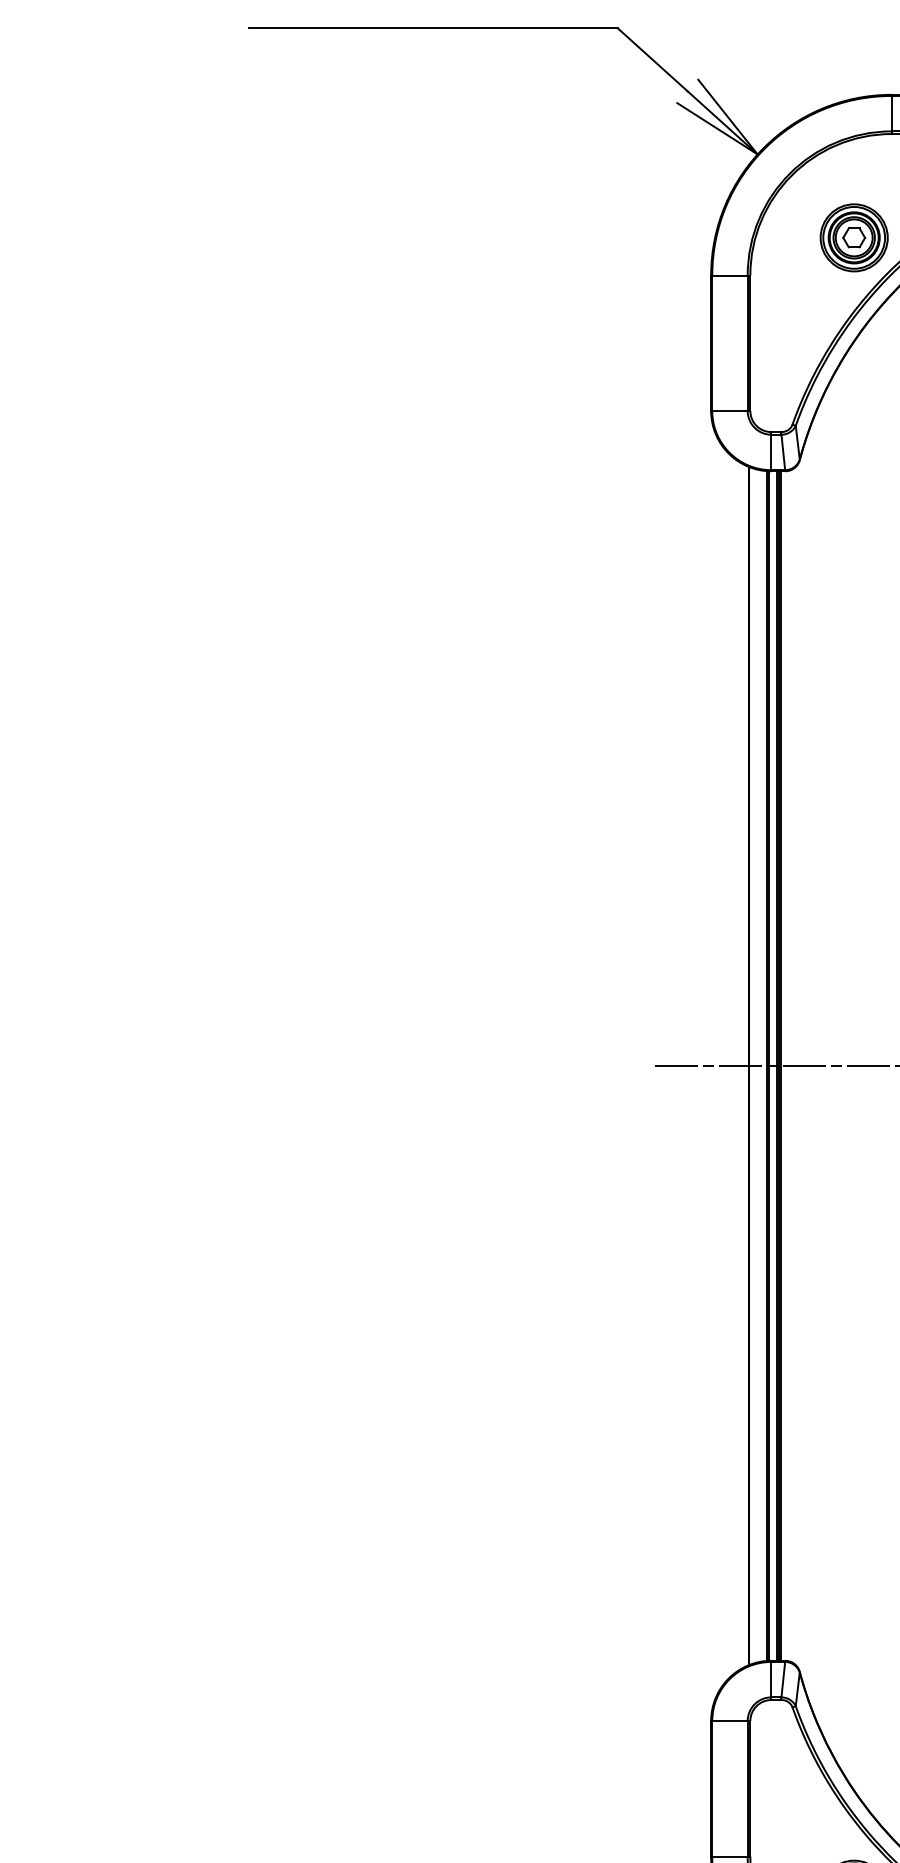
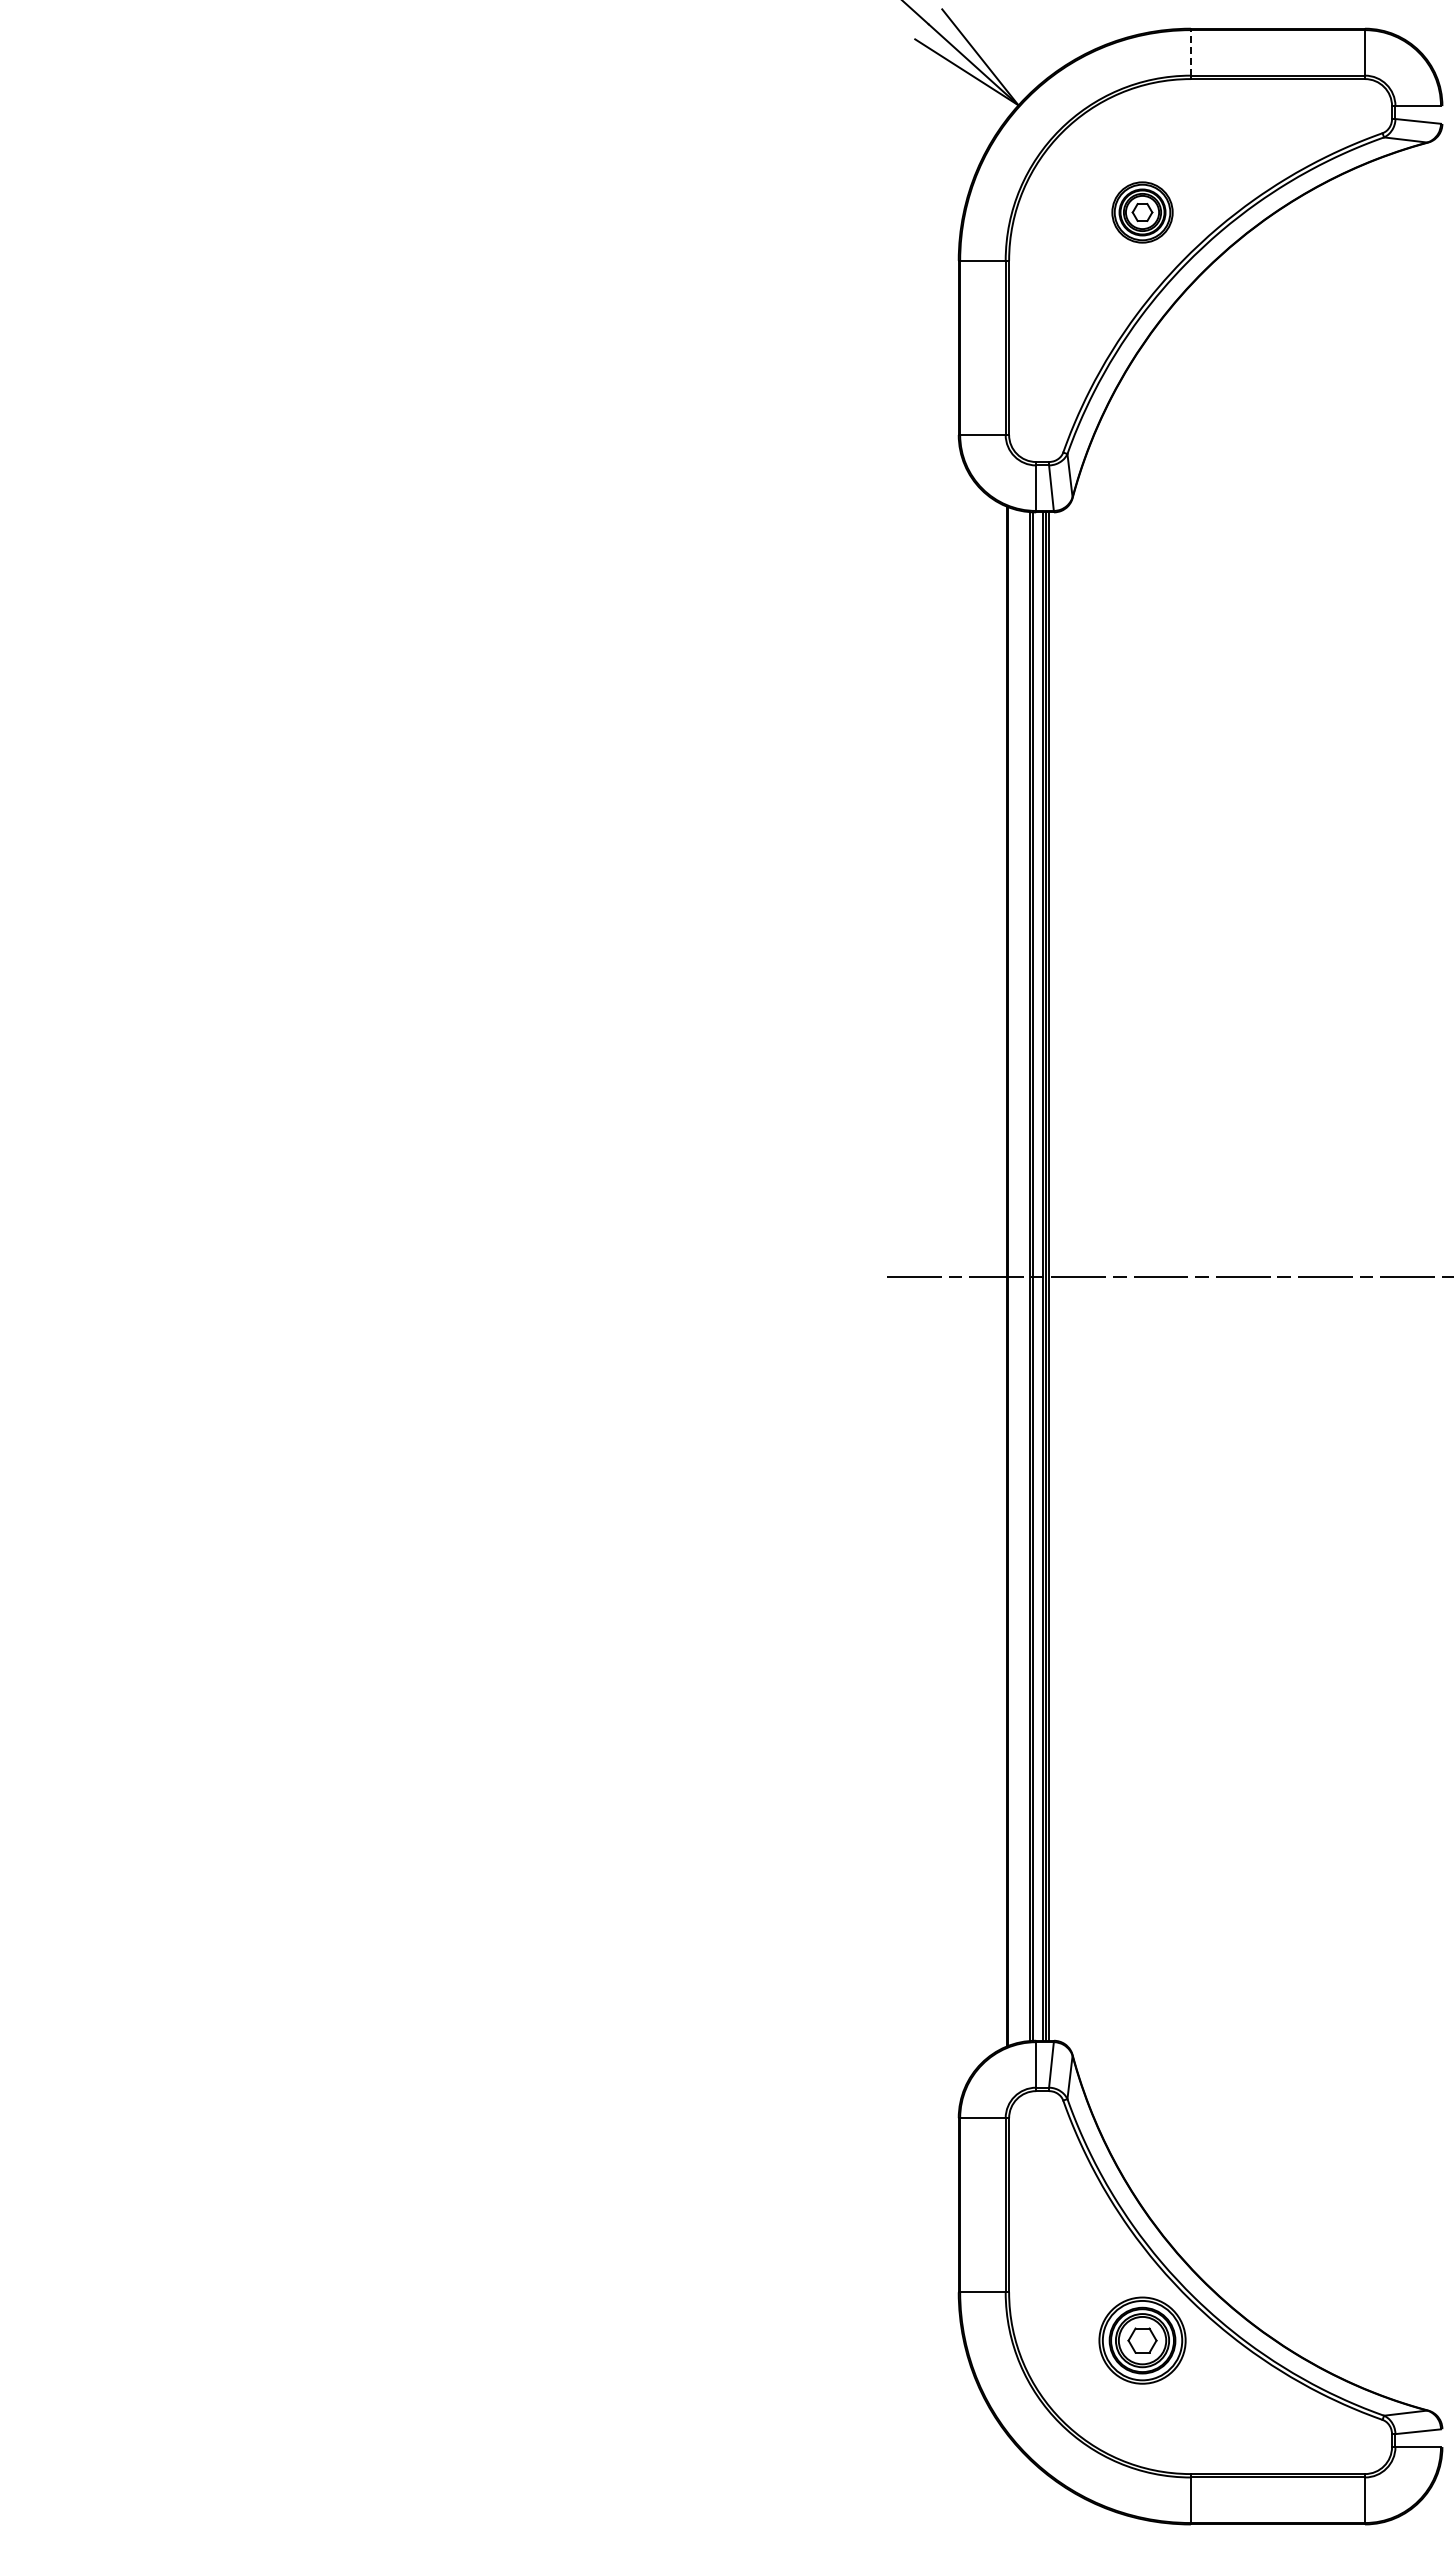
line: (891, 113) -> (1190, 52), solid -> dashed
part: (854, 237) -> (1142, 212), size x0.7

